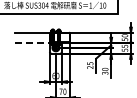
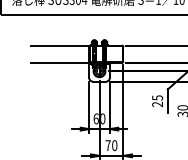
line: (33, 42) -> (61, 62), dashed -> solid

